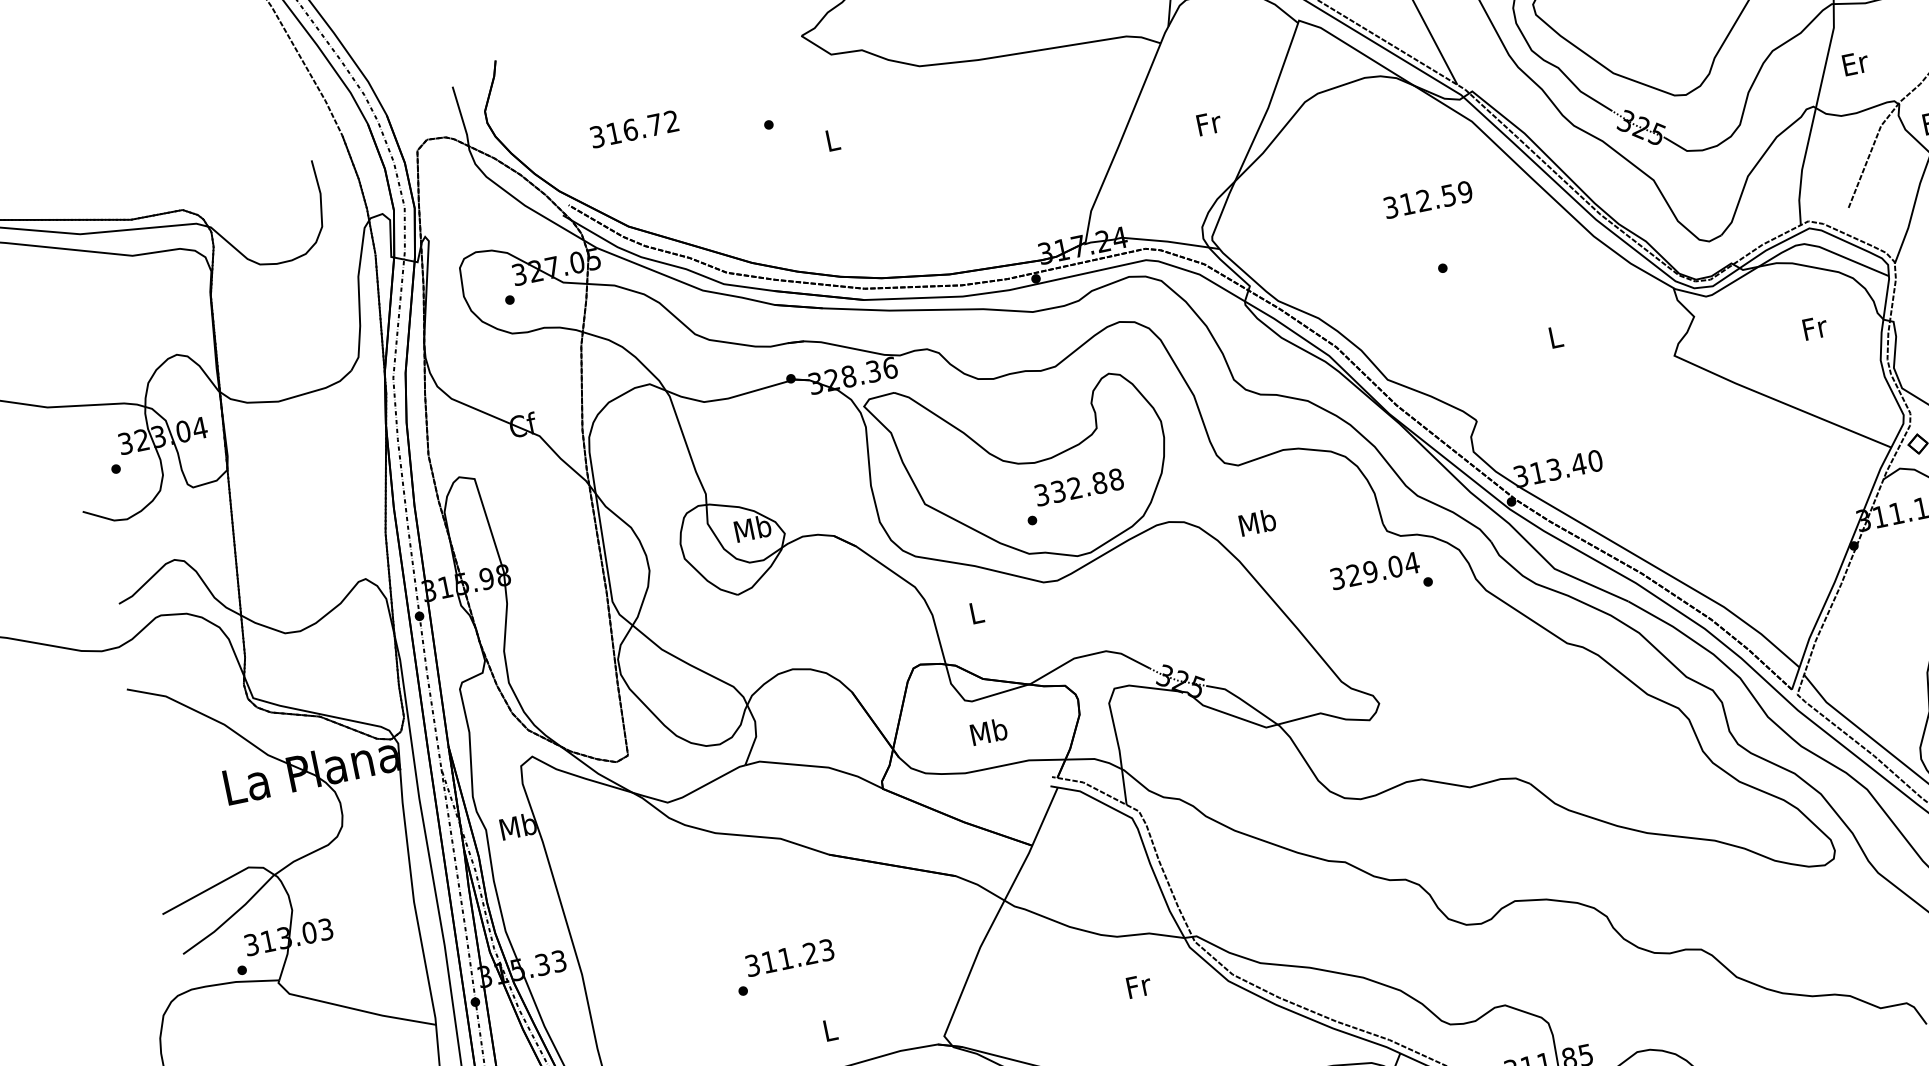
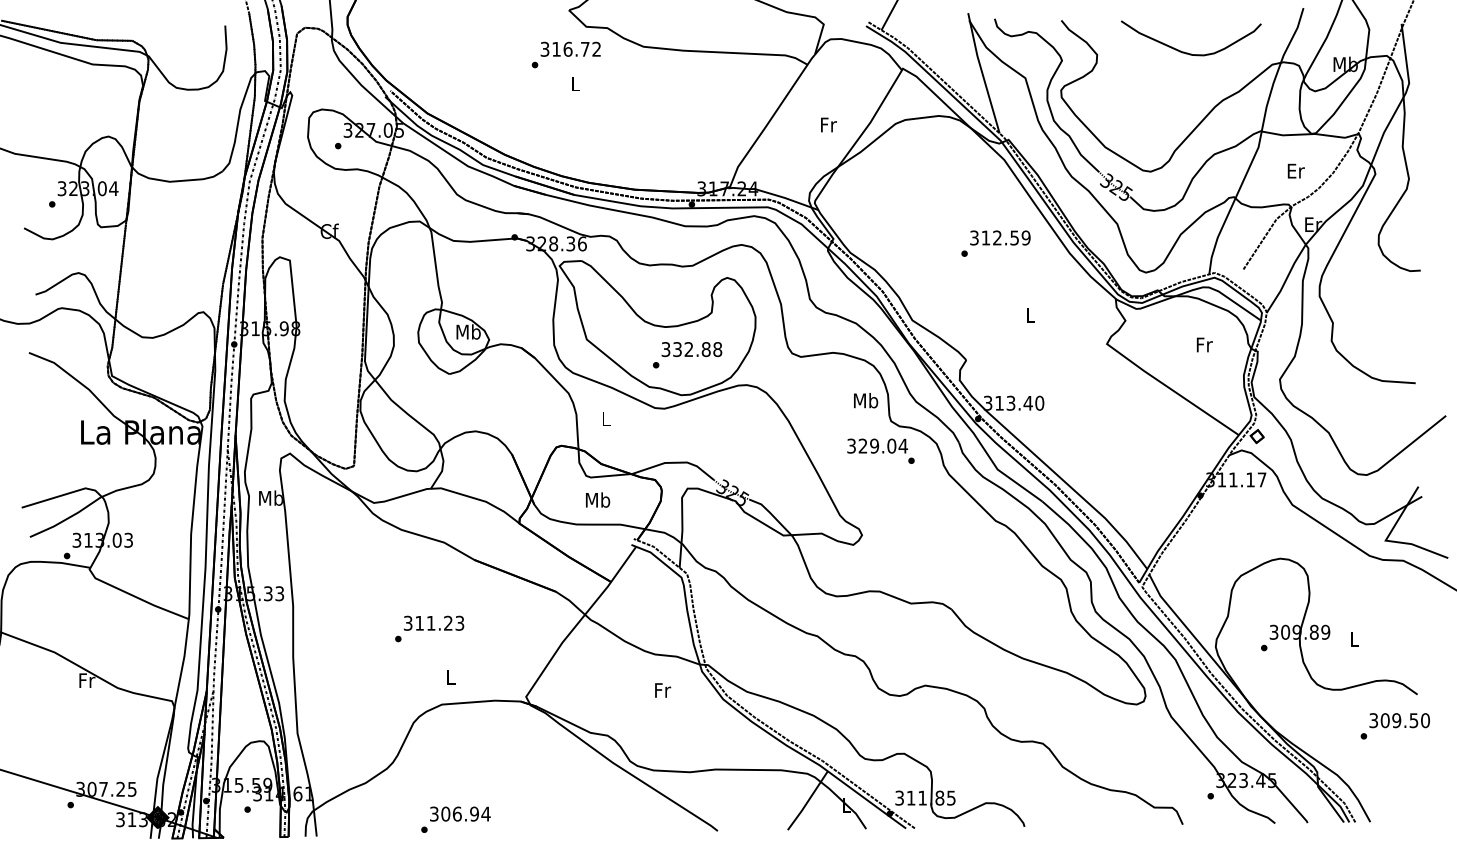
text: (1854, 62) -> (1295, 170), moved
text: (633, 128) -> (570, 48), moved
text: (1428, 198) -> (1000, 237), moved
text: (1258, 522) -> (866, 400), moved

